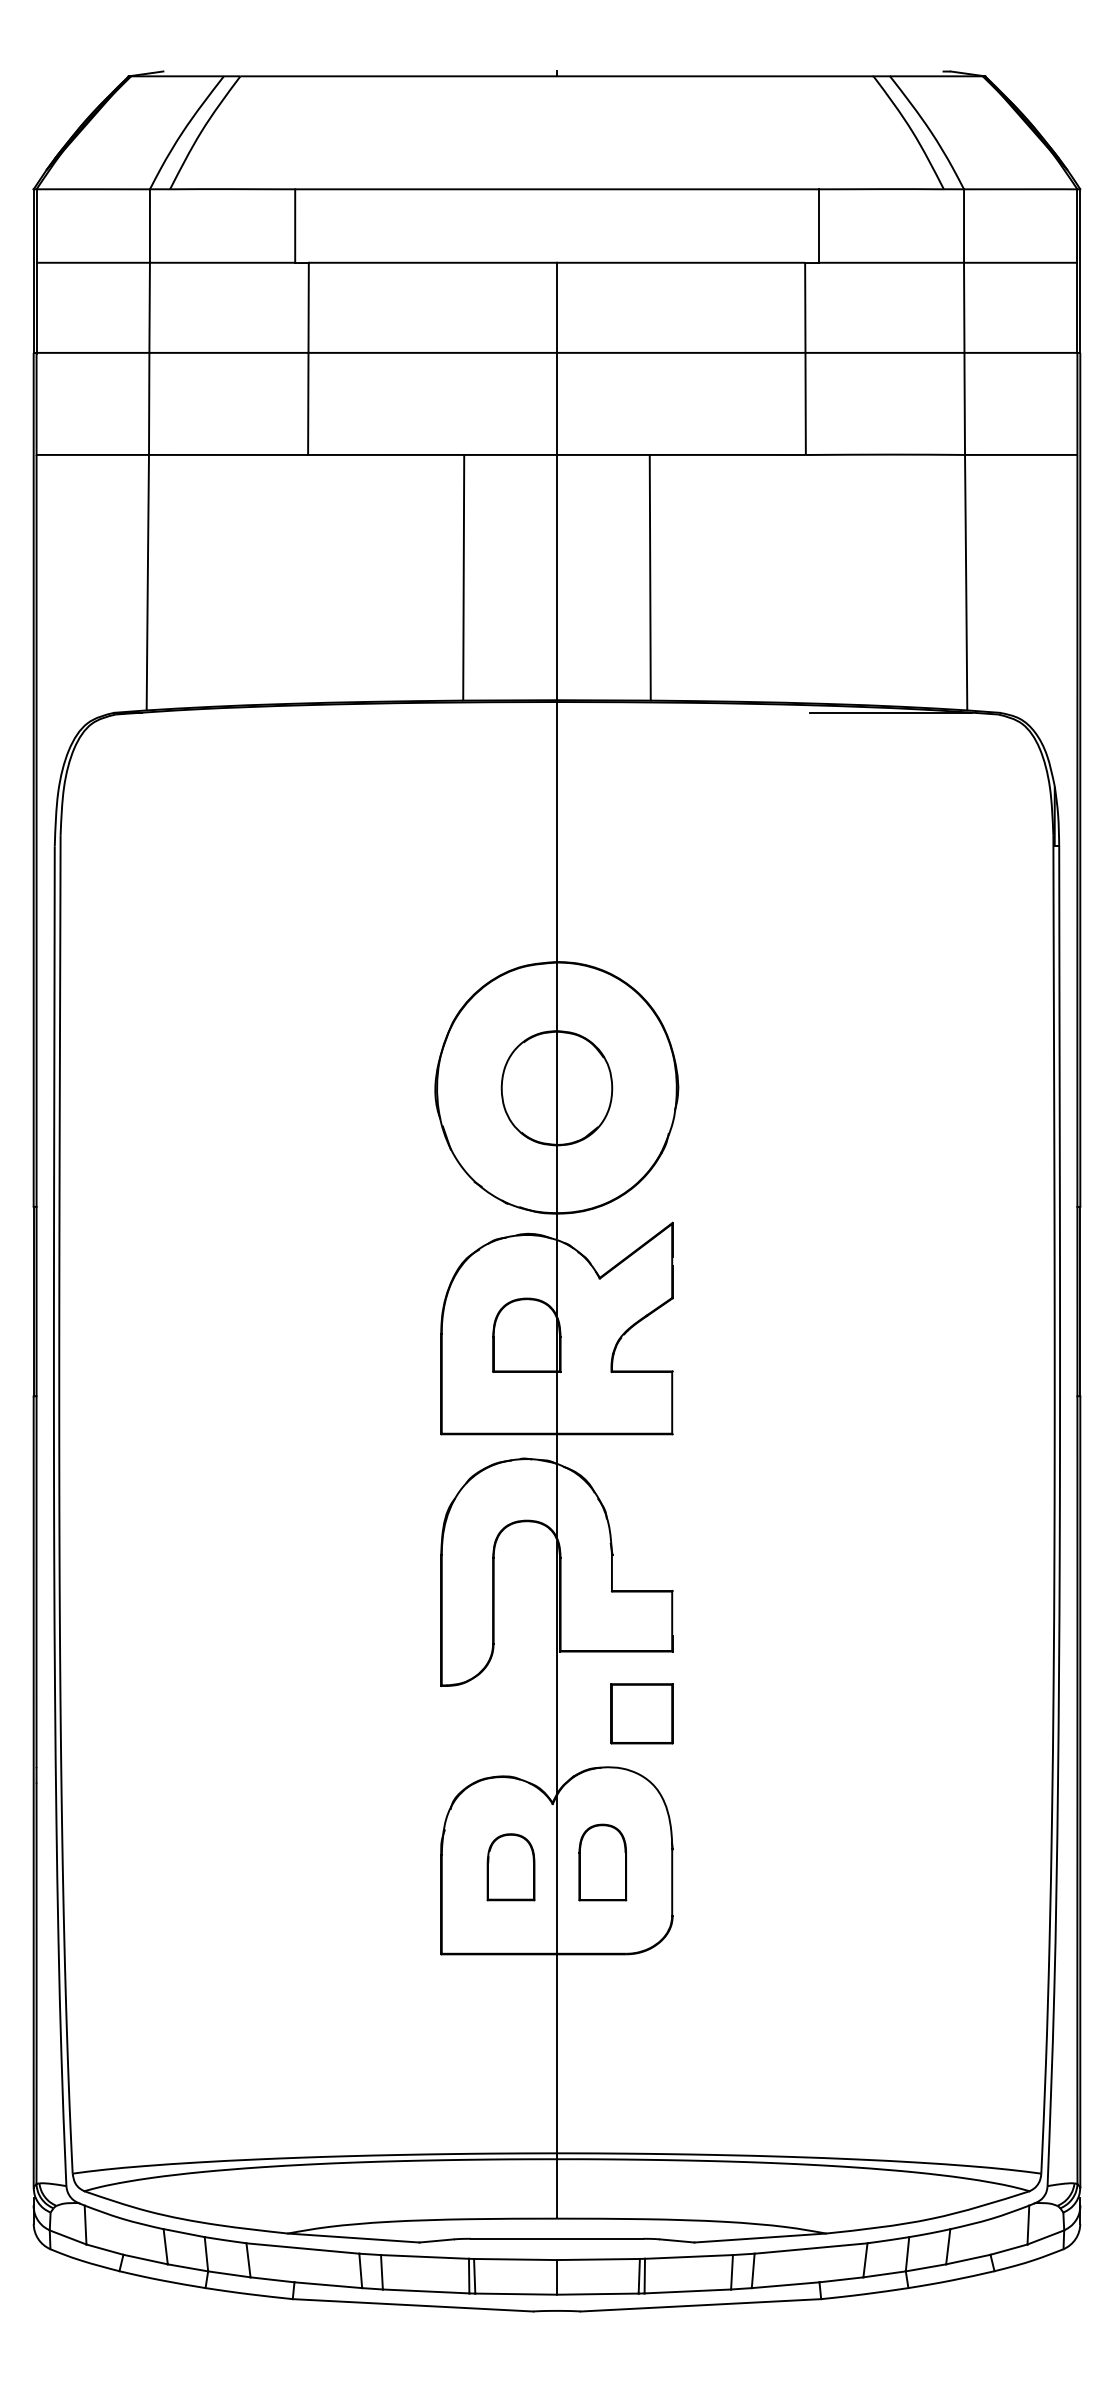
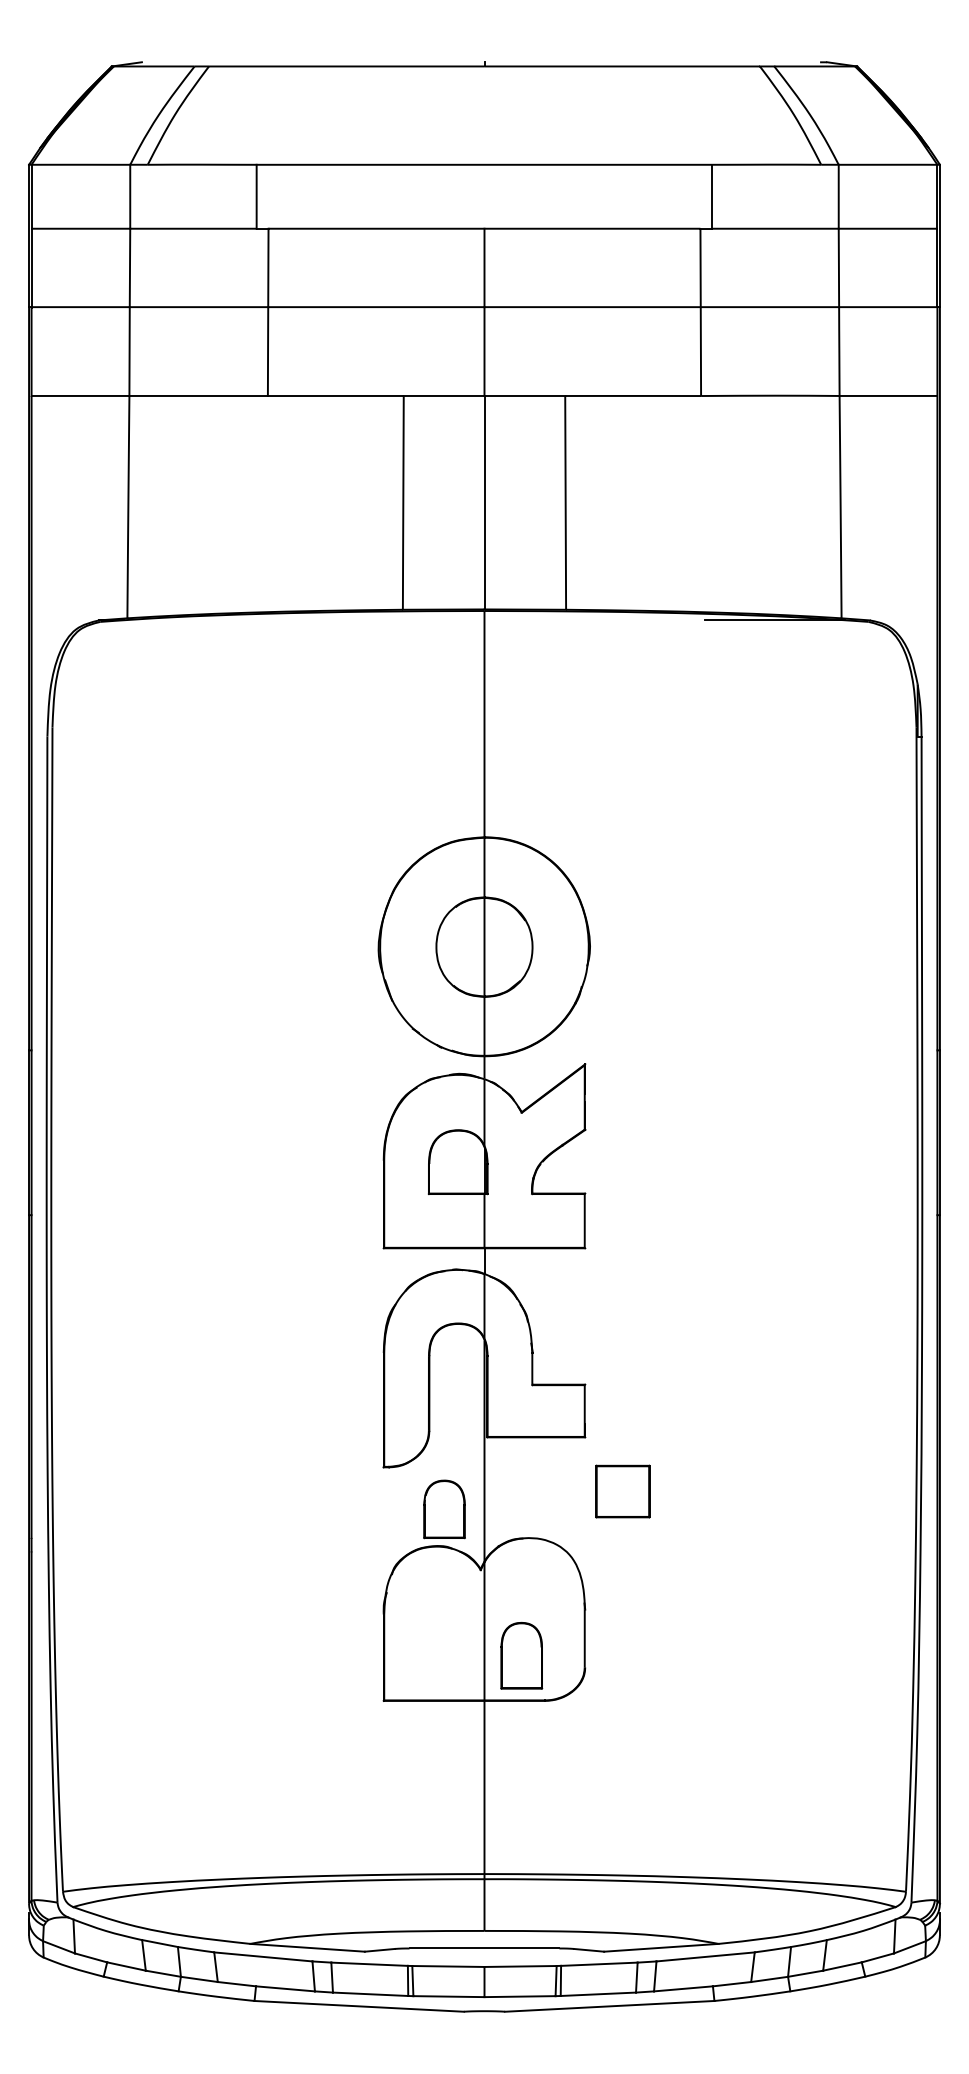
part: (641, 1713) -> (622, 1491), moved
part: (602, 1862) -> (521, 1655), moved
part: (510, 1867) -> (444, 1509), moved

